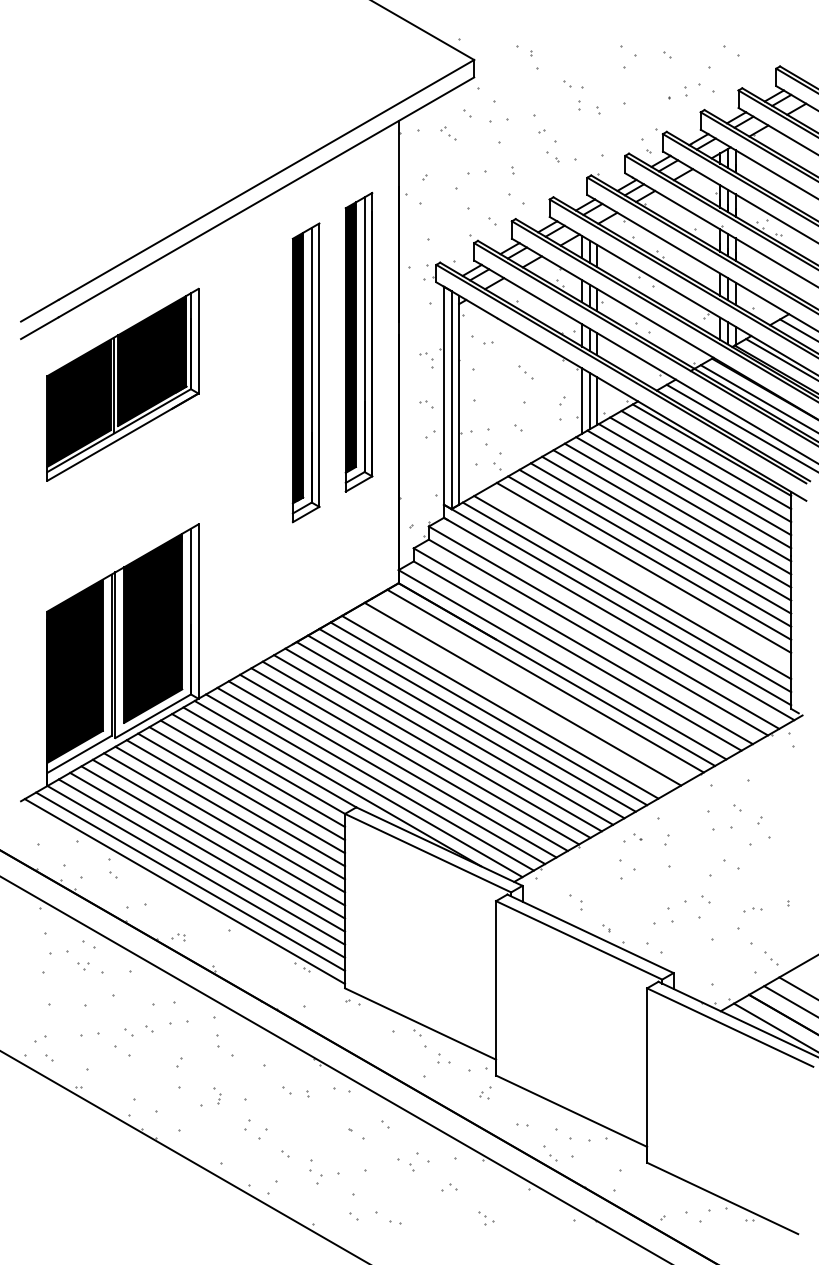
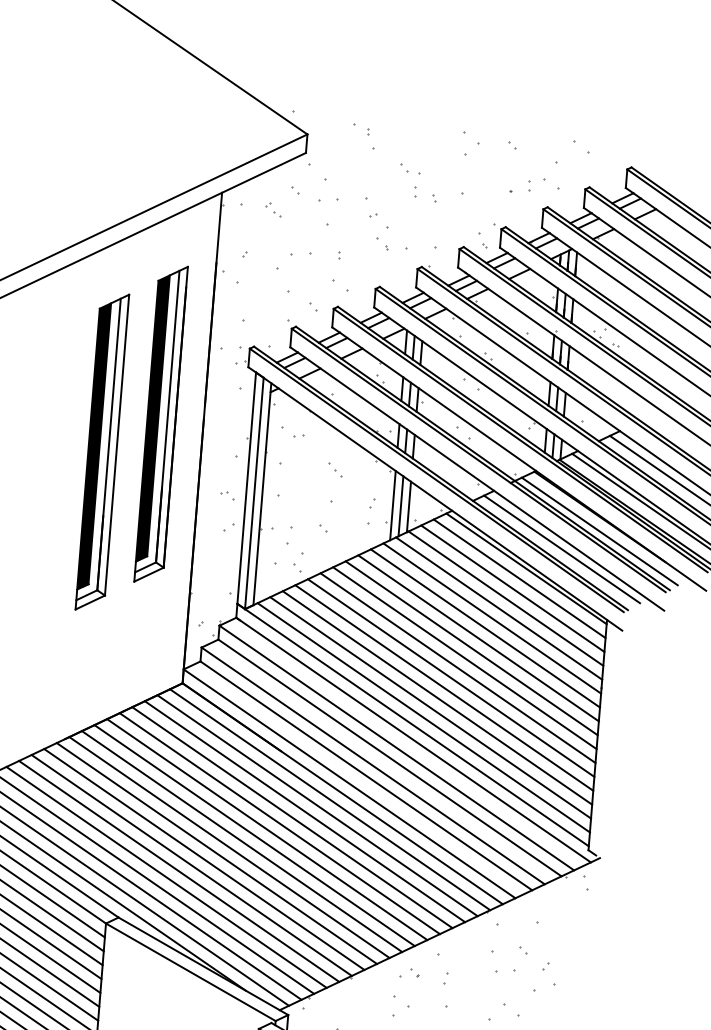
part: (426, 356) -> (231, 445), removed
line: (638, 577) -> (437, 697), added
line: (534, 687) -> (317, 805), added
line: (511, 700) -> (292, 817), added

